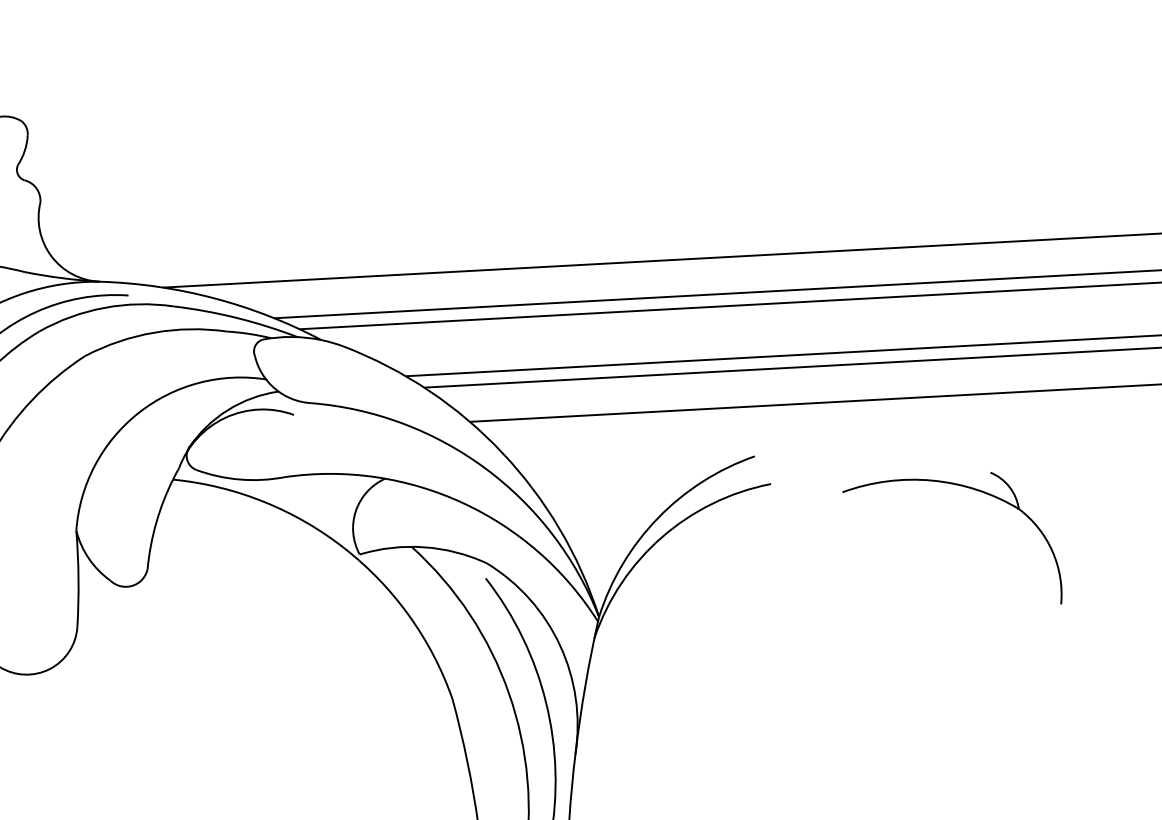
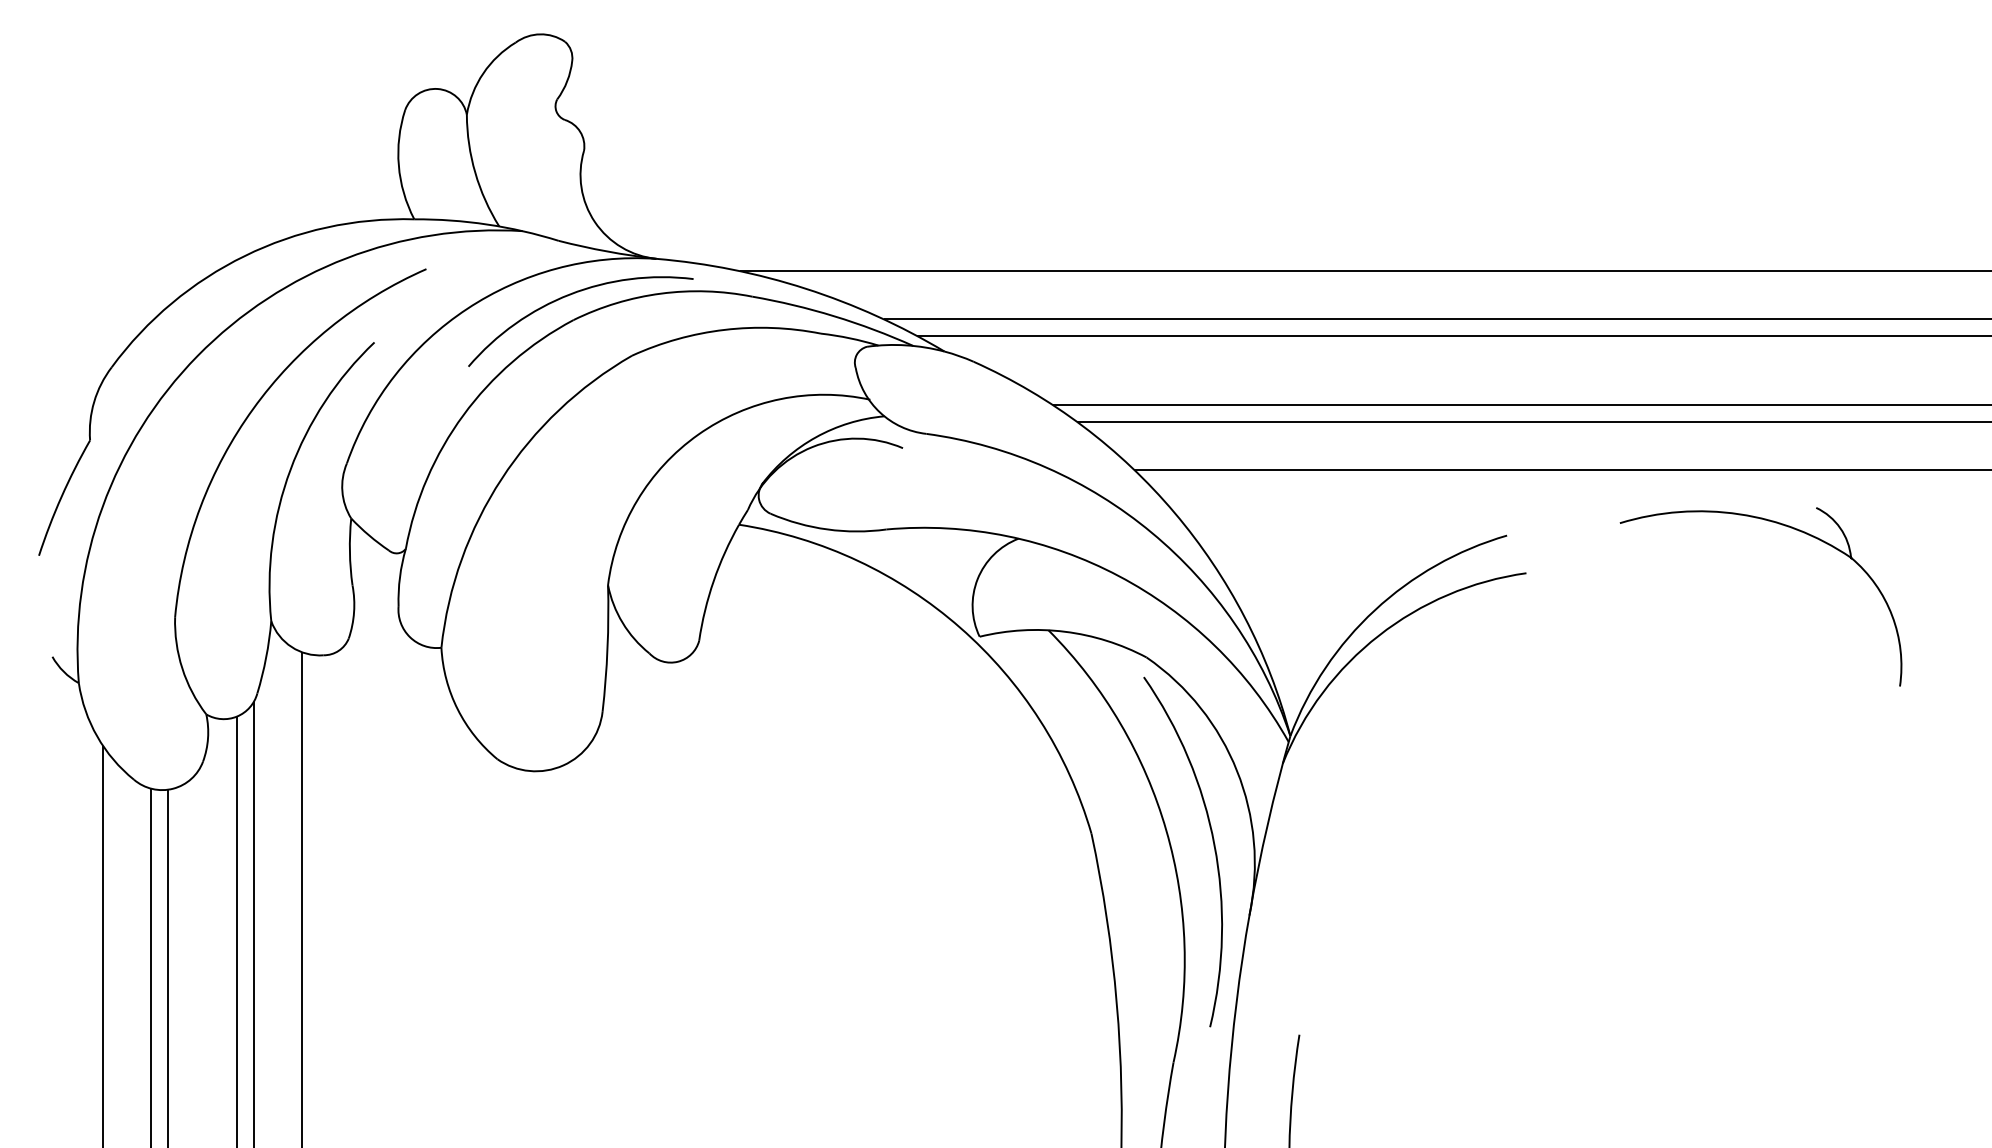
part: (962, 486) -> (1778, 524), moved

